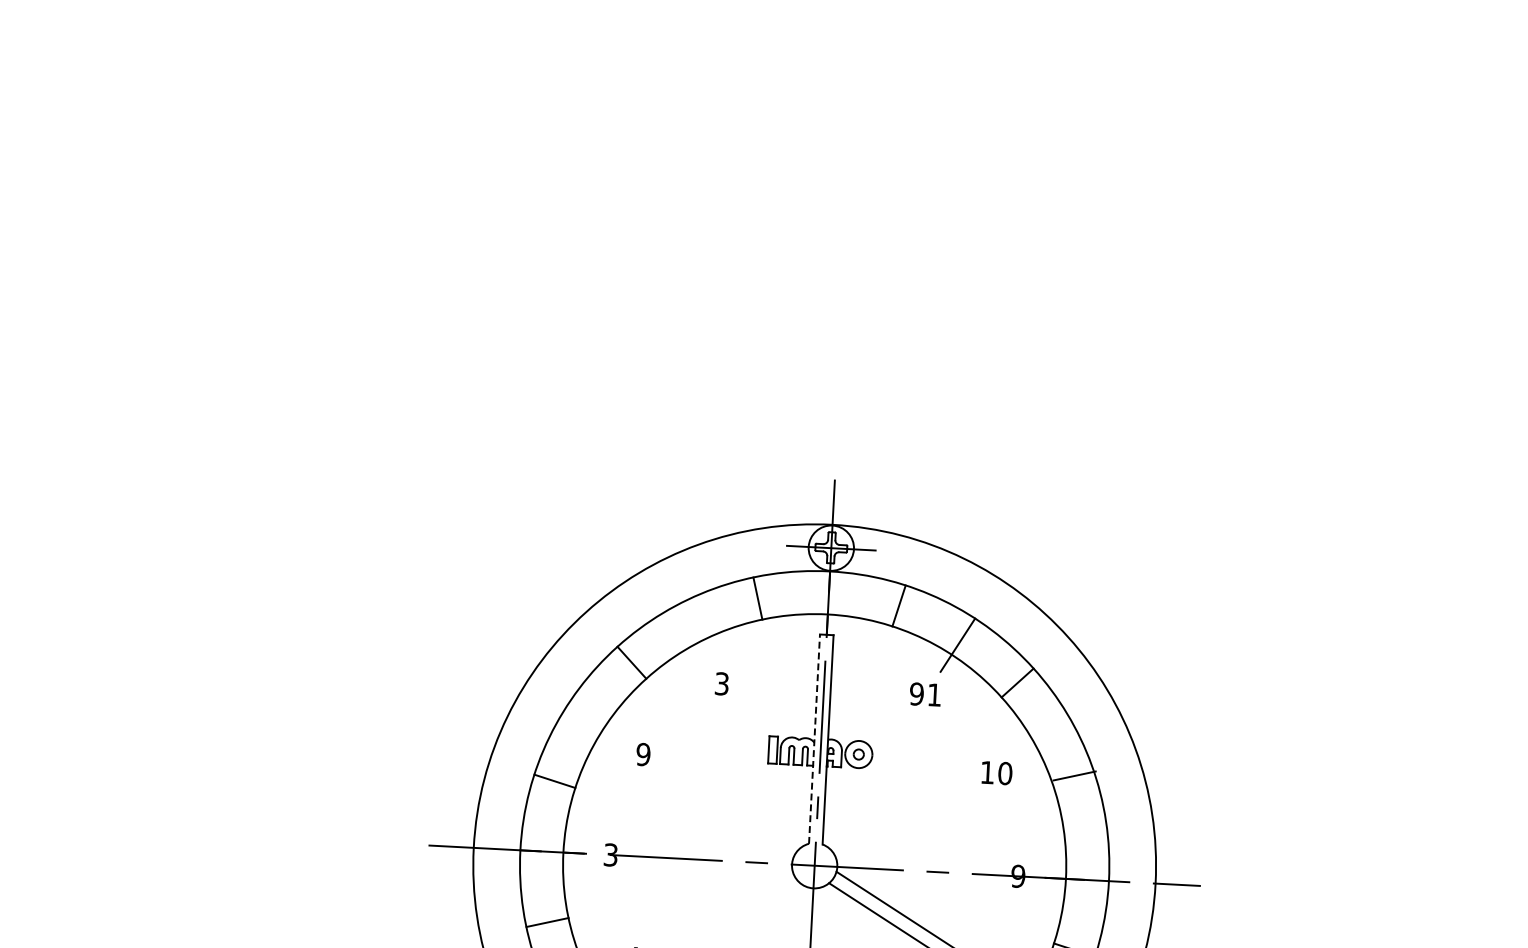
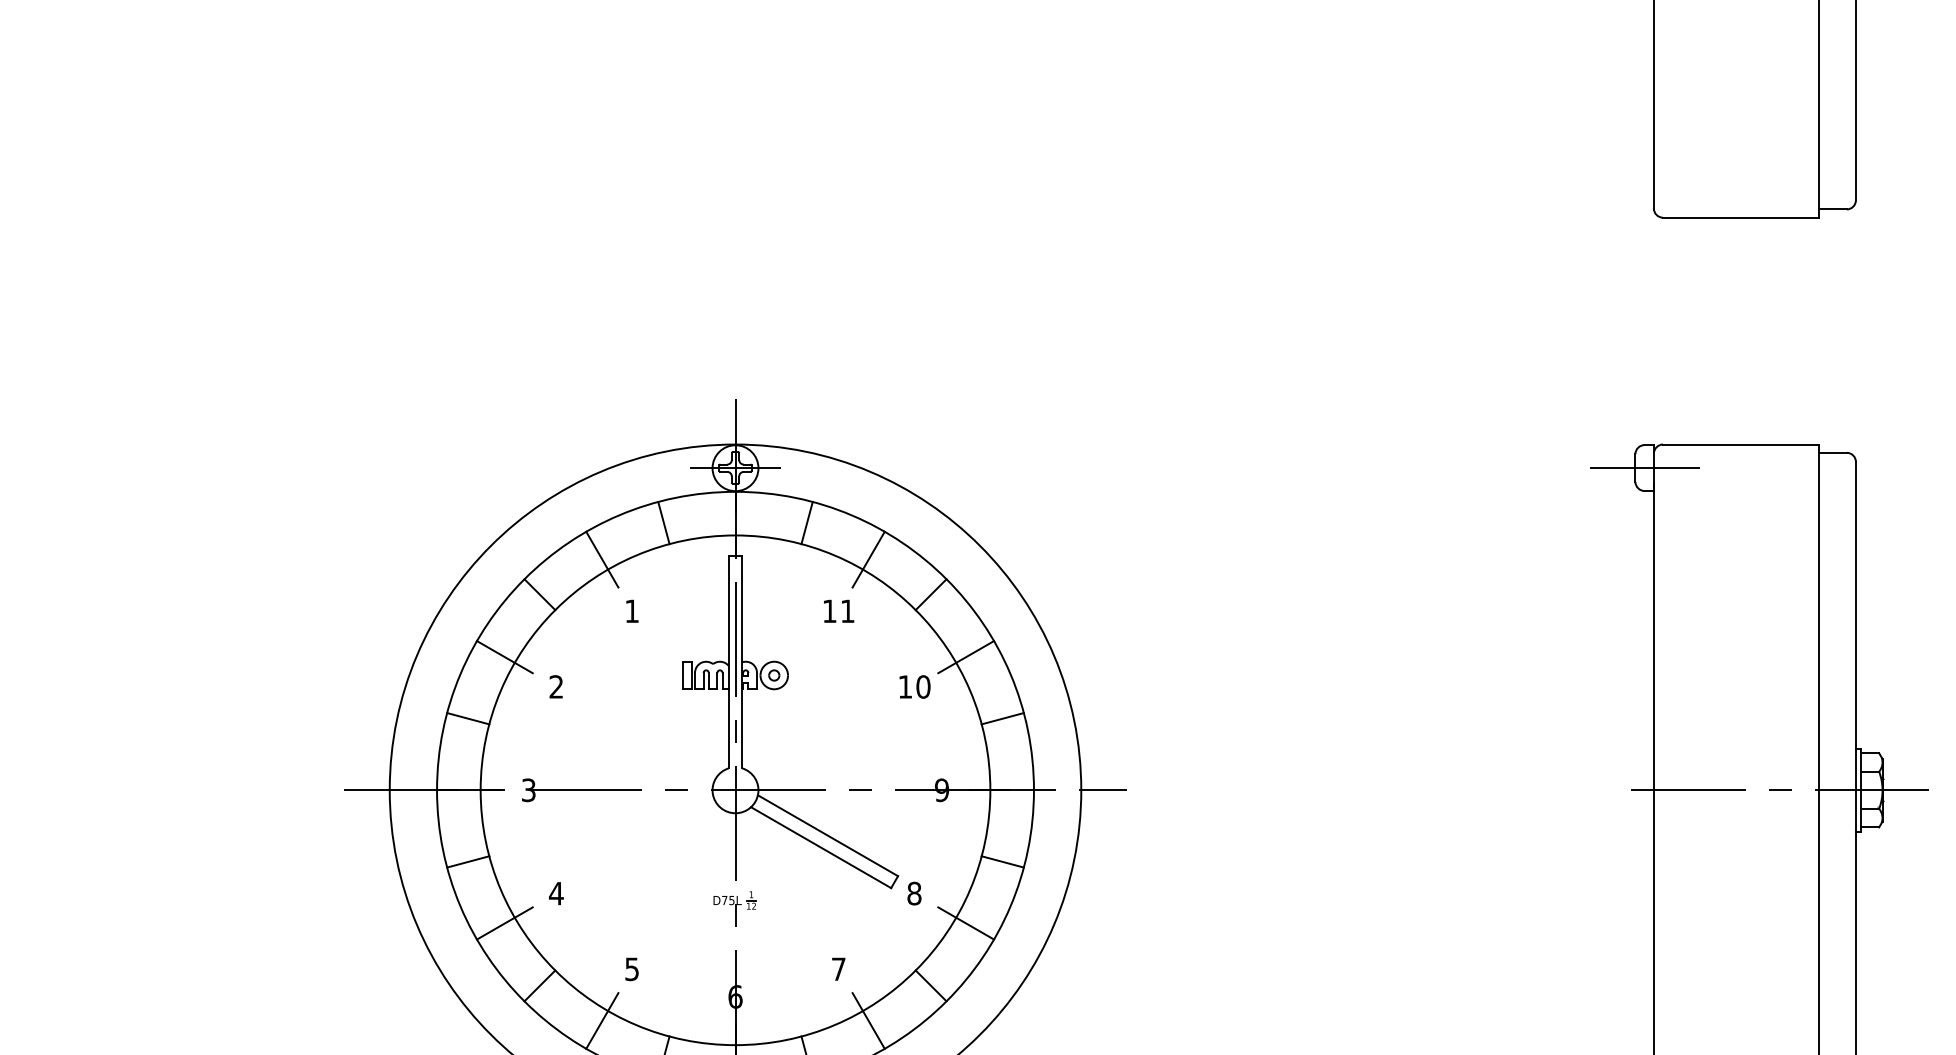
line: (695, 631) -> (602, 559), added
text: (721, 684) -> (631, 611), 3 -> 1
text: (916, 694) -> (829, 611), 91 -> 11
line: (593, 722) -> (504, 657), added
line: (814, 738) -> (728, 661), dashed -> solid
line: (1049, 746) -> (966, 657), added
text: (643, 754) -> (556, 686), 9 -> 2
line: (1074, 775) -> (1002, 718), moved

